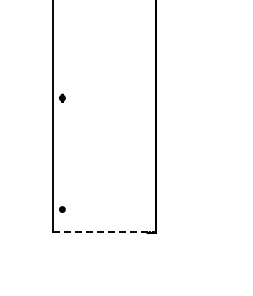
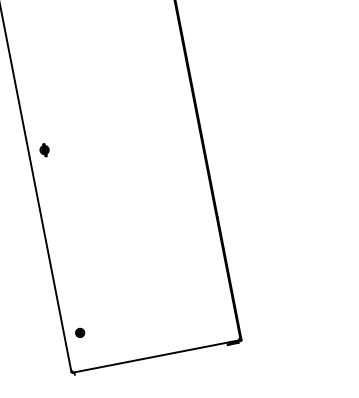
line: (104, 232) -> (156, 357), dashed -> solid

